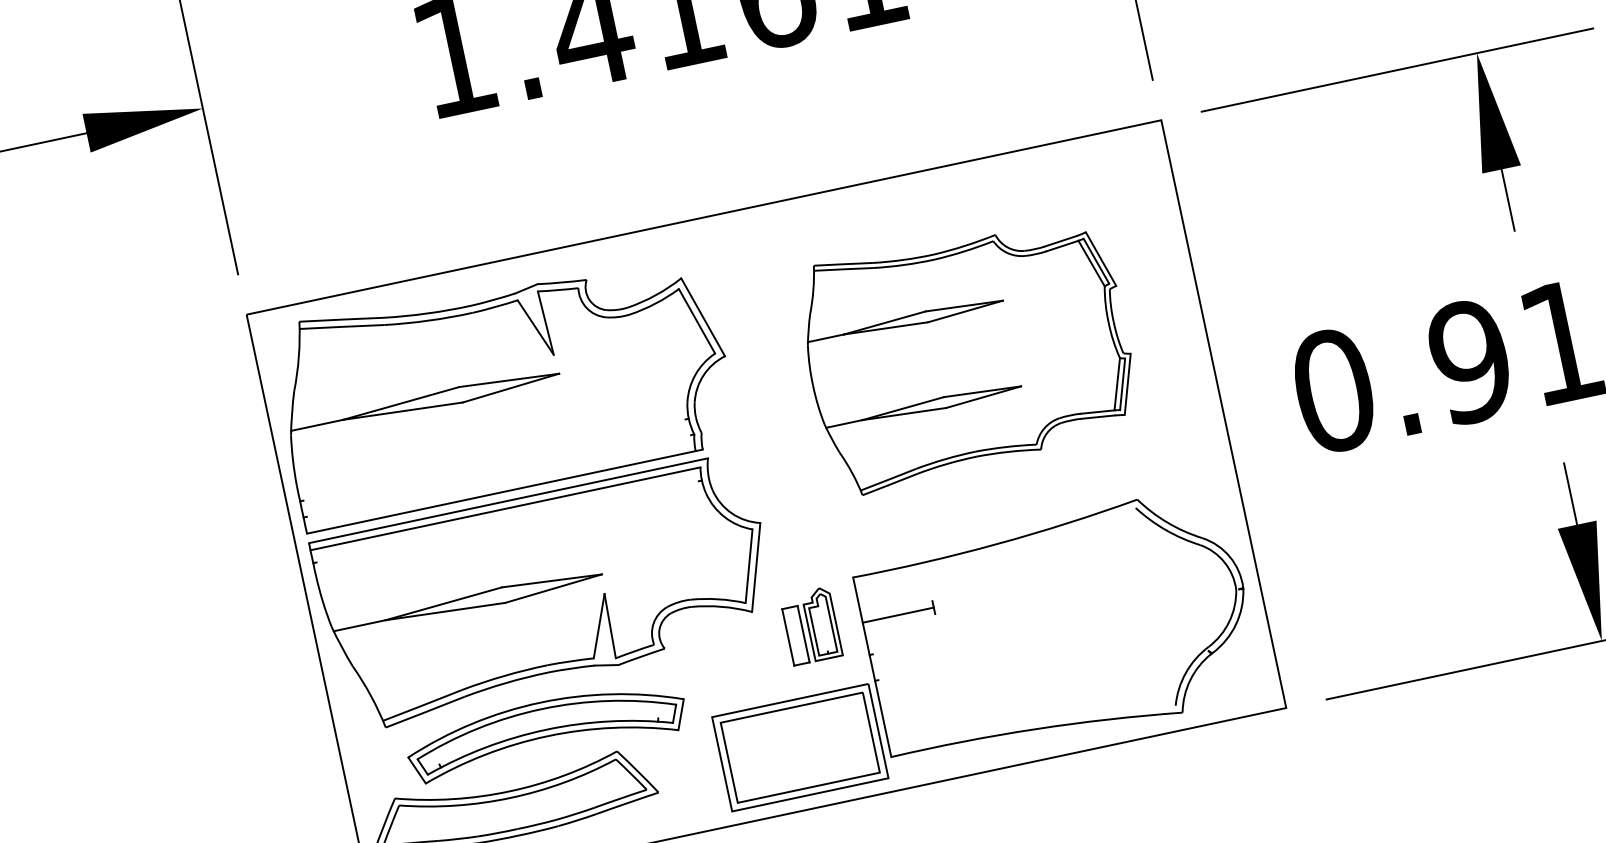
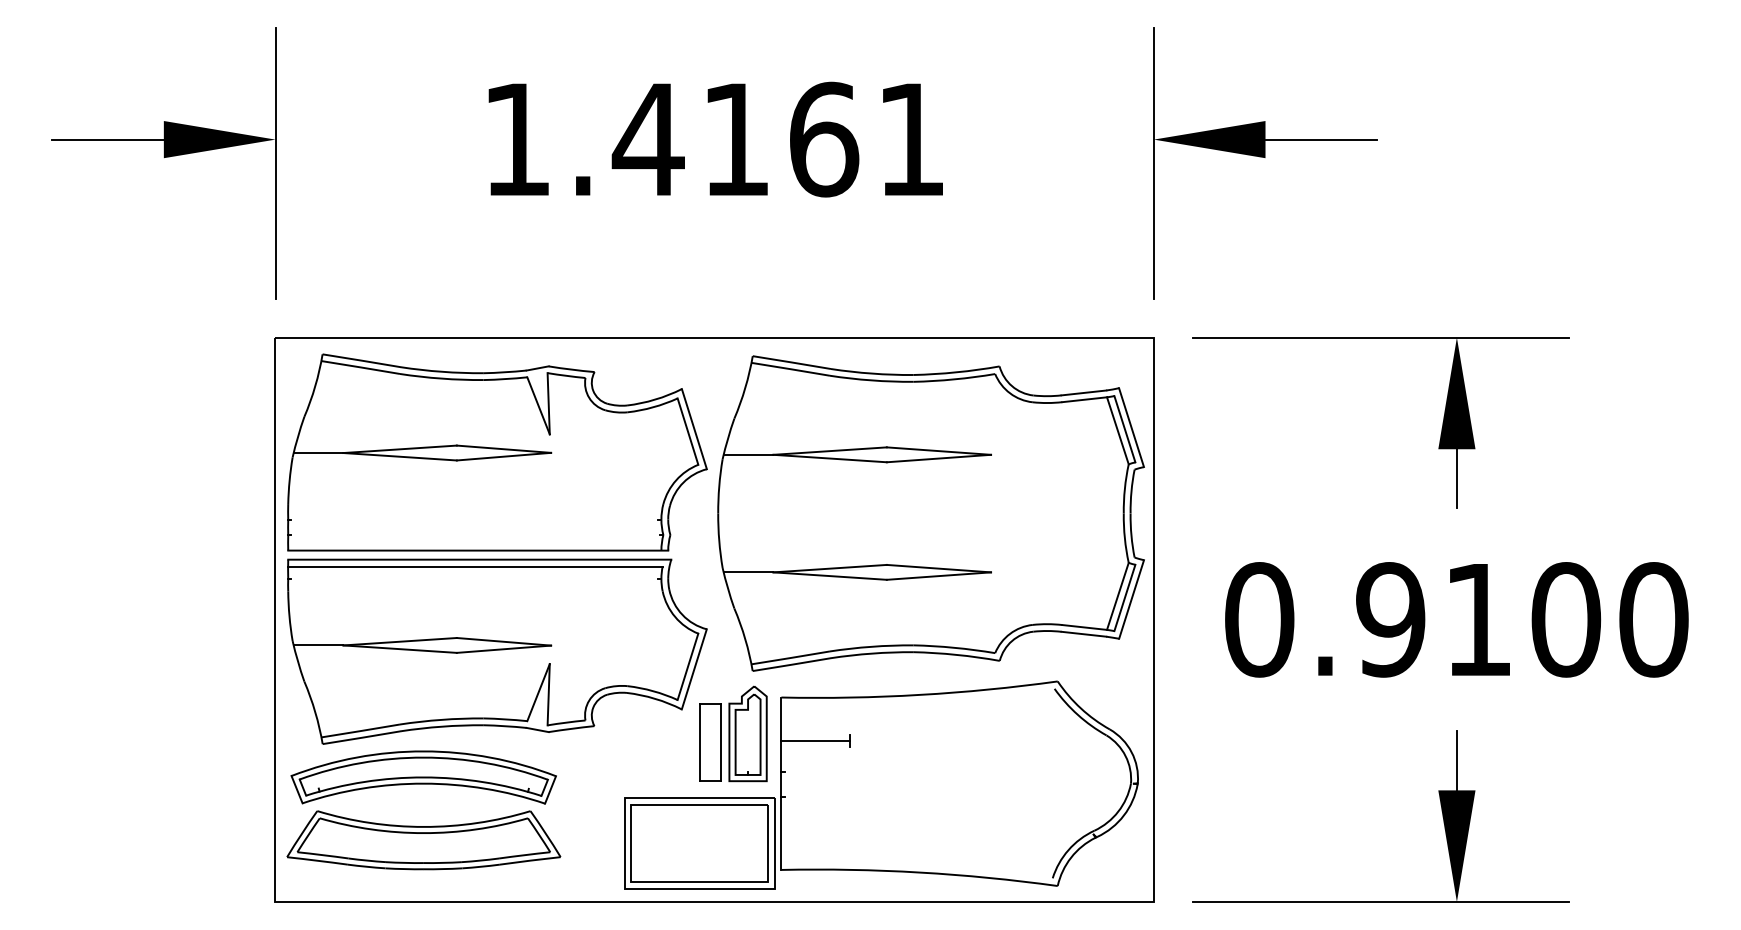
part: (967, 352) -> (930, 513), size x1.43
part: (811, 625) -> (733, 733), size x1.43
part: (546, 729) -> (423, 777), moved

